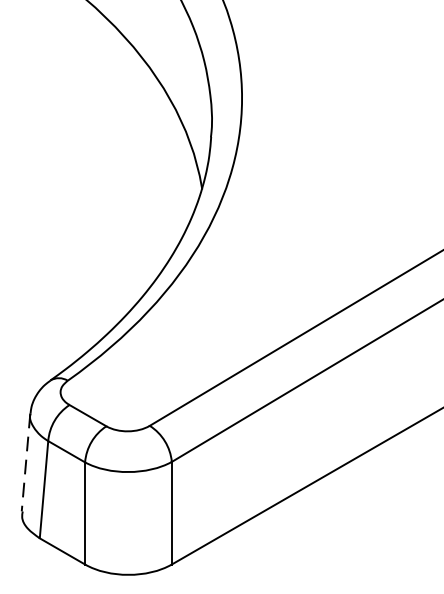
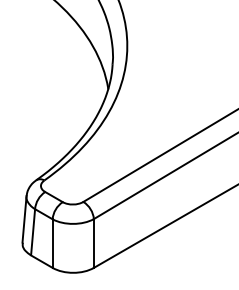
line: (25, 462) -> (24, 219), dashed -> solid

